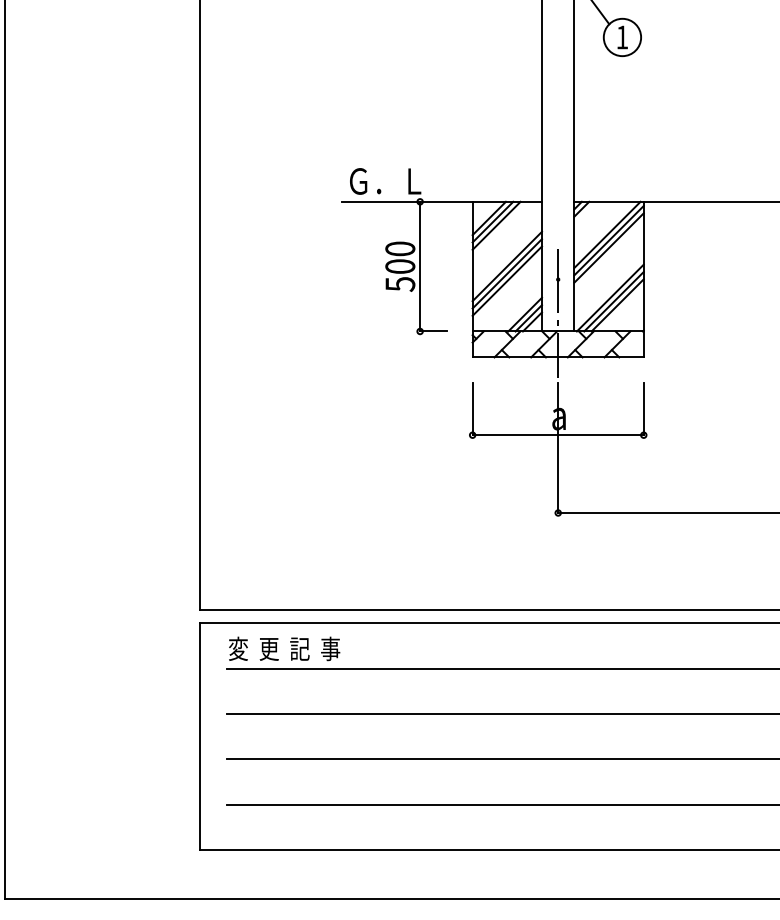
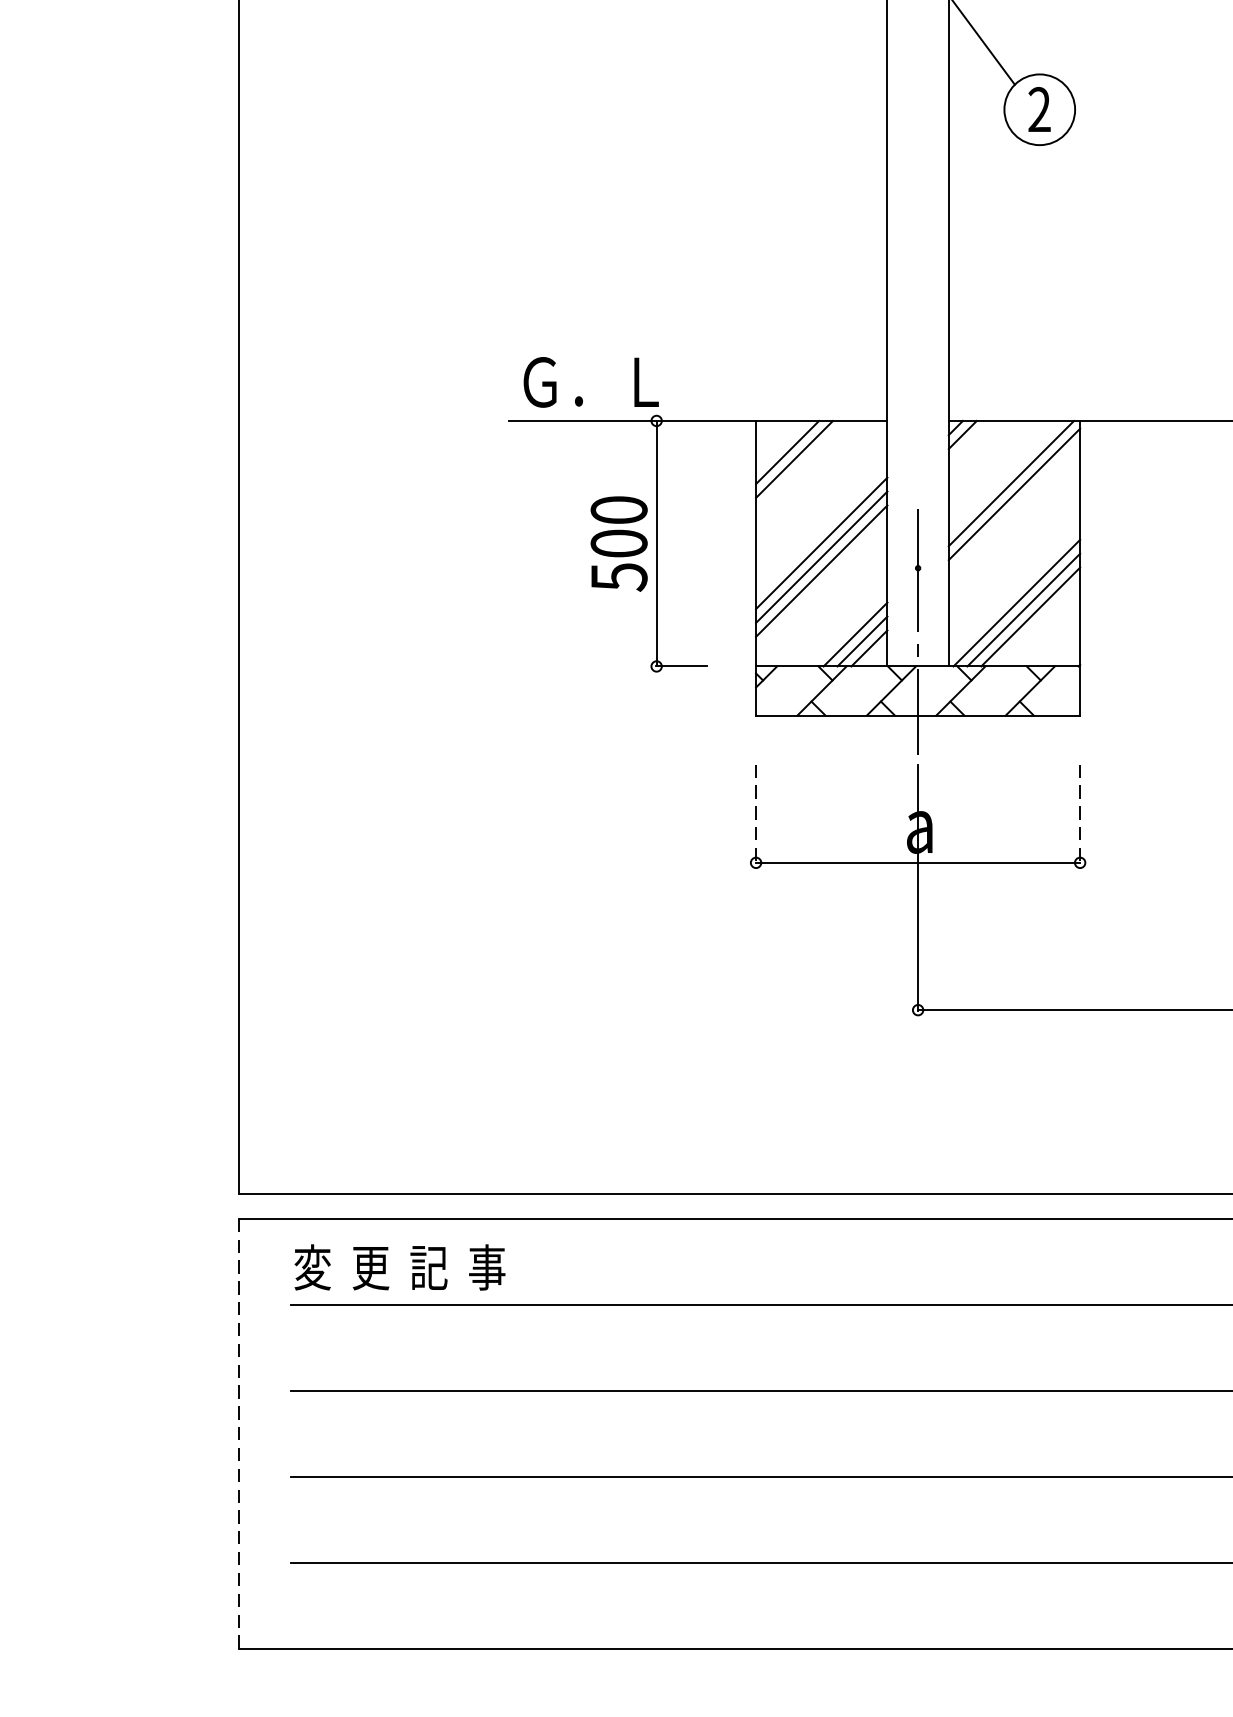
text: (622, 37) -> (1039, 109), 1 -> 2
line: (496, 225) -> (801, 465), removed
line: (608, 247) -> (1013, 507), removed
line: (472, 409) -> (755, 814), solid -> dashed
line: (643, 409) -> (1079, 814), solid -> dashed
line: (199, 736) -> (238, 1433), solid -> dashed

